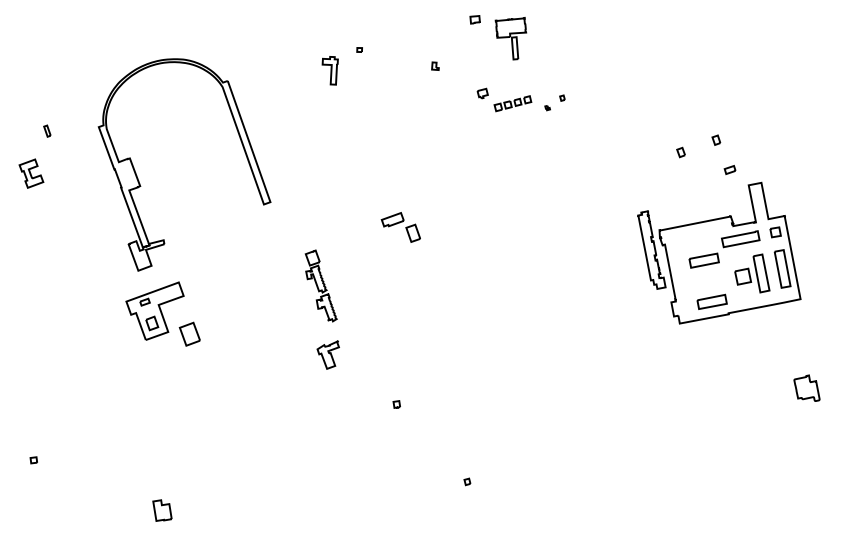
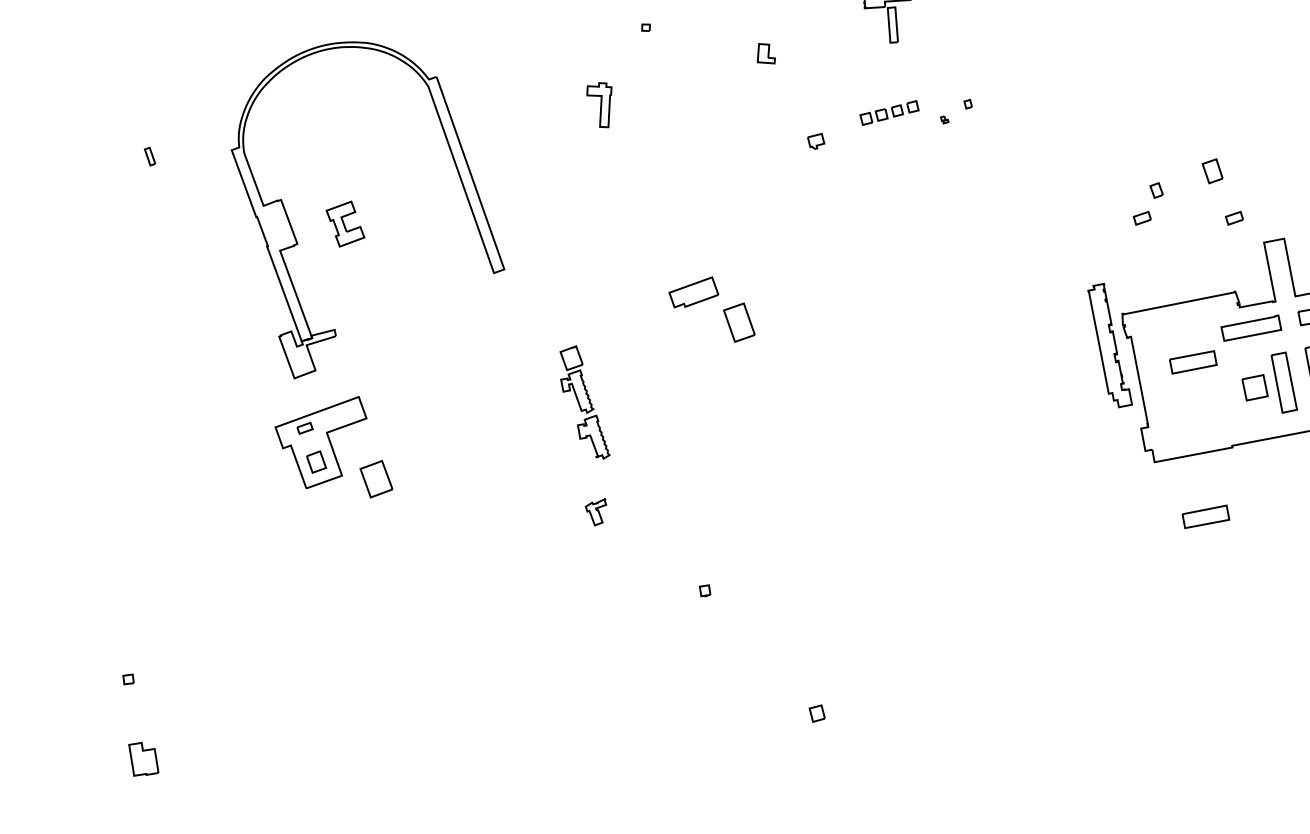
part: (435, 65) -> (766, 52), size x1.6
part: (329, 70) -> (598, 104), moved
part: (482, 93) -> (815, 141), moved
part: (716, 139) -> (1212, 169), size x1.6
part: (671, 169) -> (1141, 217), added
part: (31, 173) -> (345, 223), moved
part: (400, 227) -> (710, 309), size x1.4
part: (711, 301) -> (1204, 516), moved
part: (327, 354) -> (594, 511), size x0.6
part: (467, 481) -> (817, 713), size x1.6
part: (162, 510) -> (143, 759), moved

